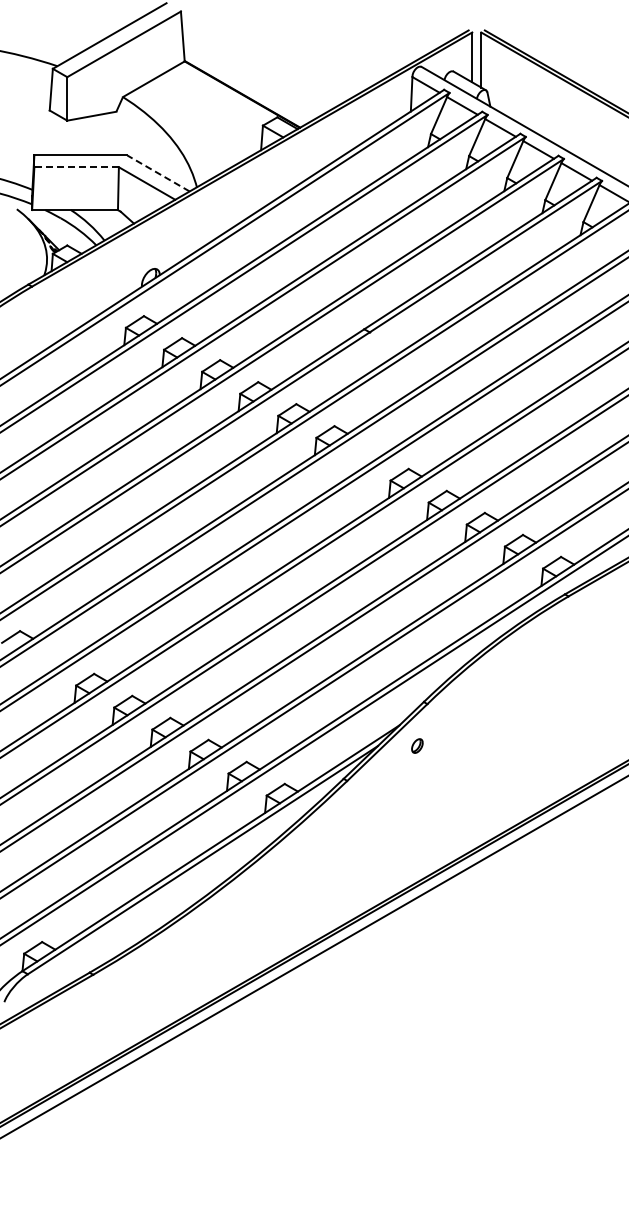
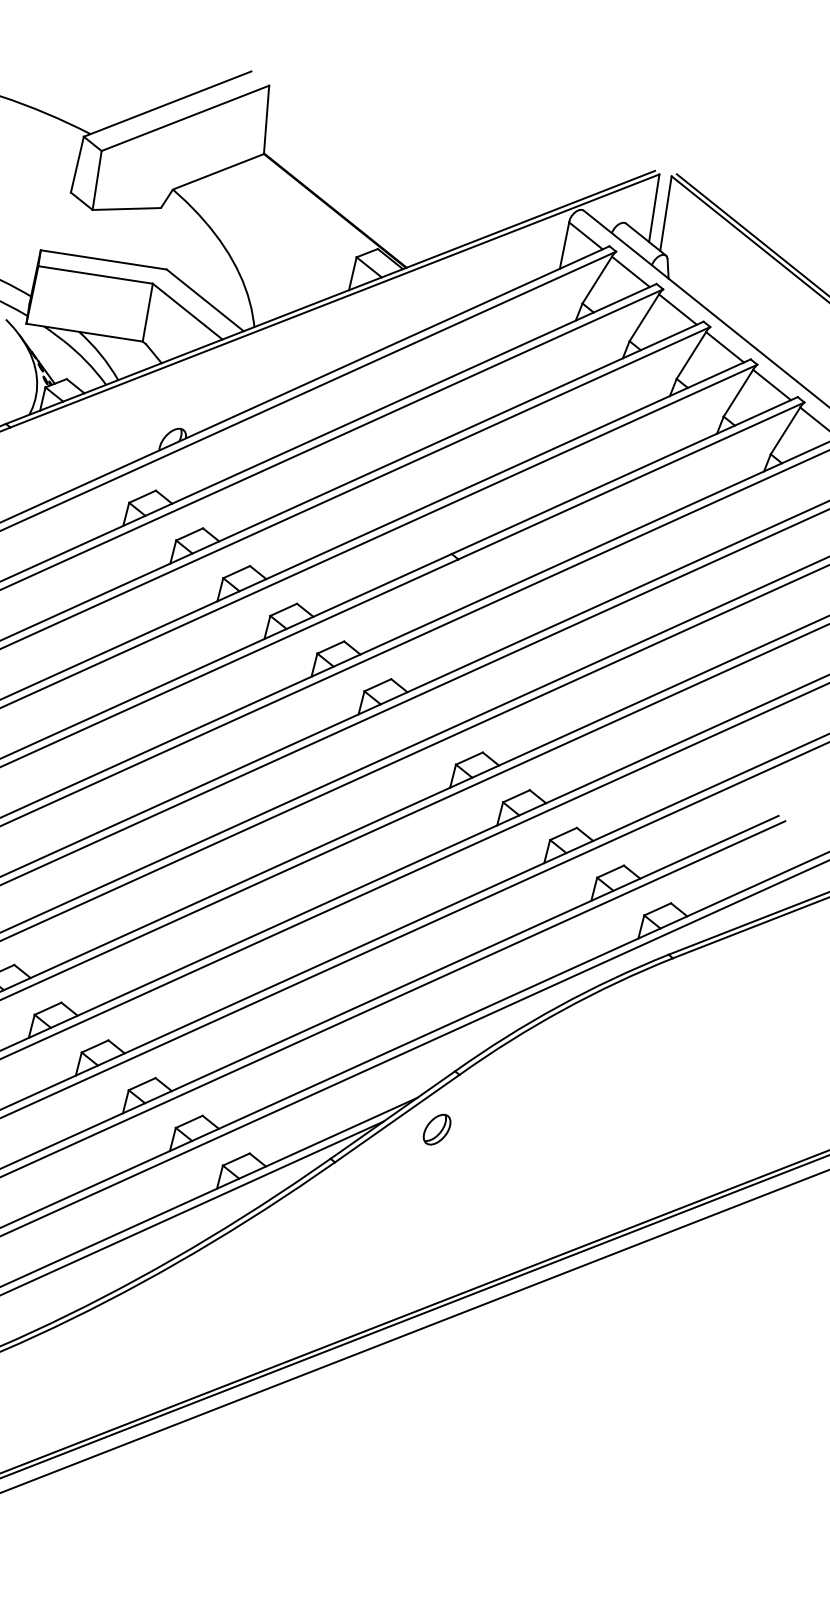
line: (76, 167) -> (95, 275), dashed -> solid
line: (158, 173) -> (205, 300), dashed -> solid
part: (417, 745) -> (437, 1128), size x1.67

